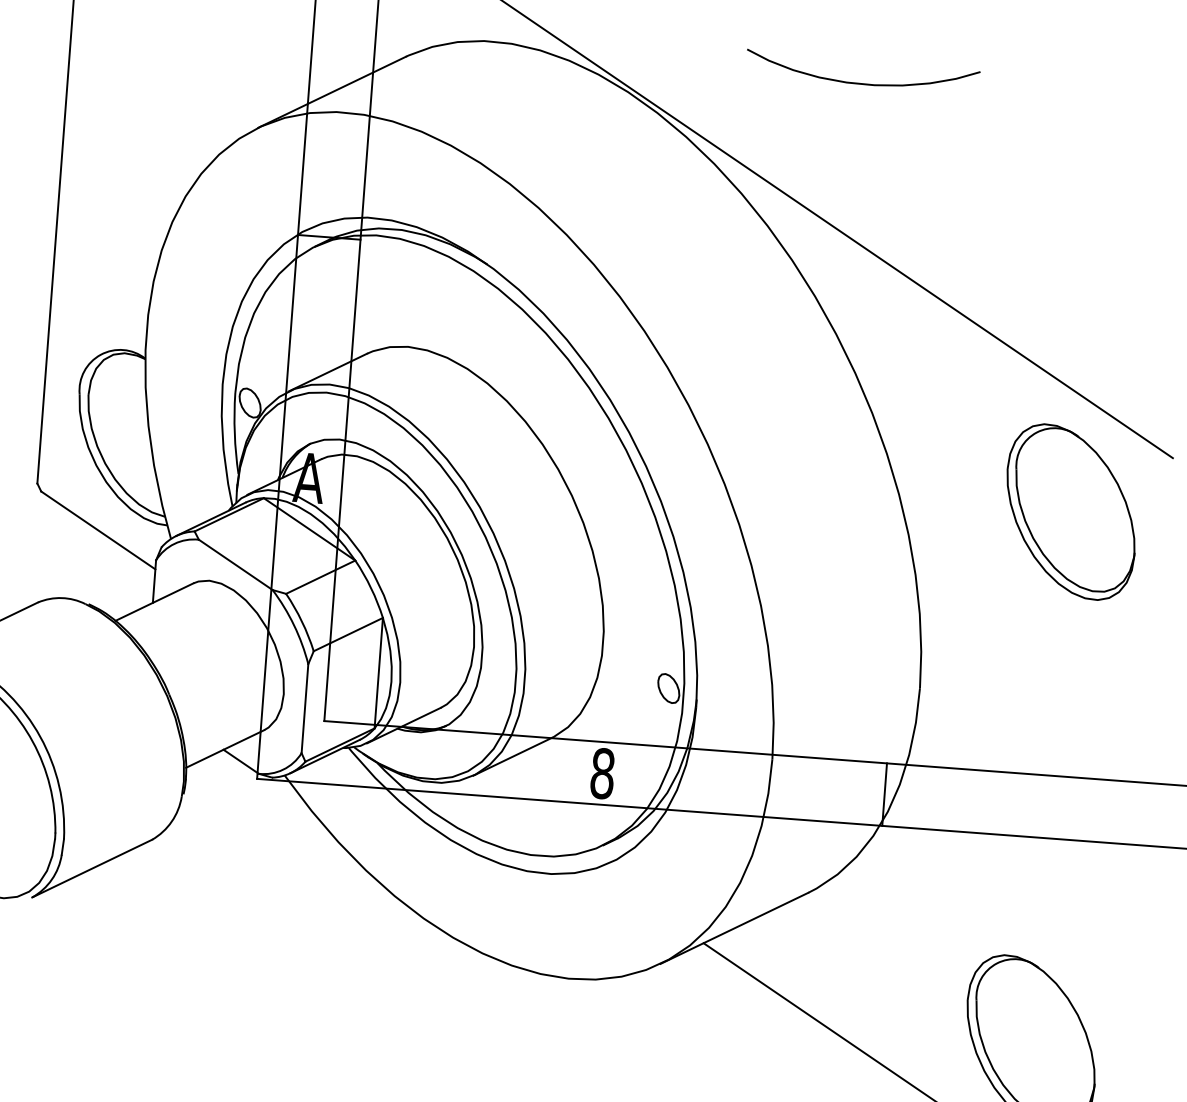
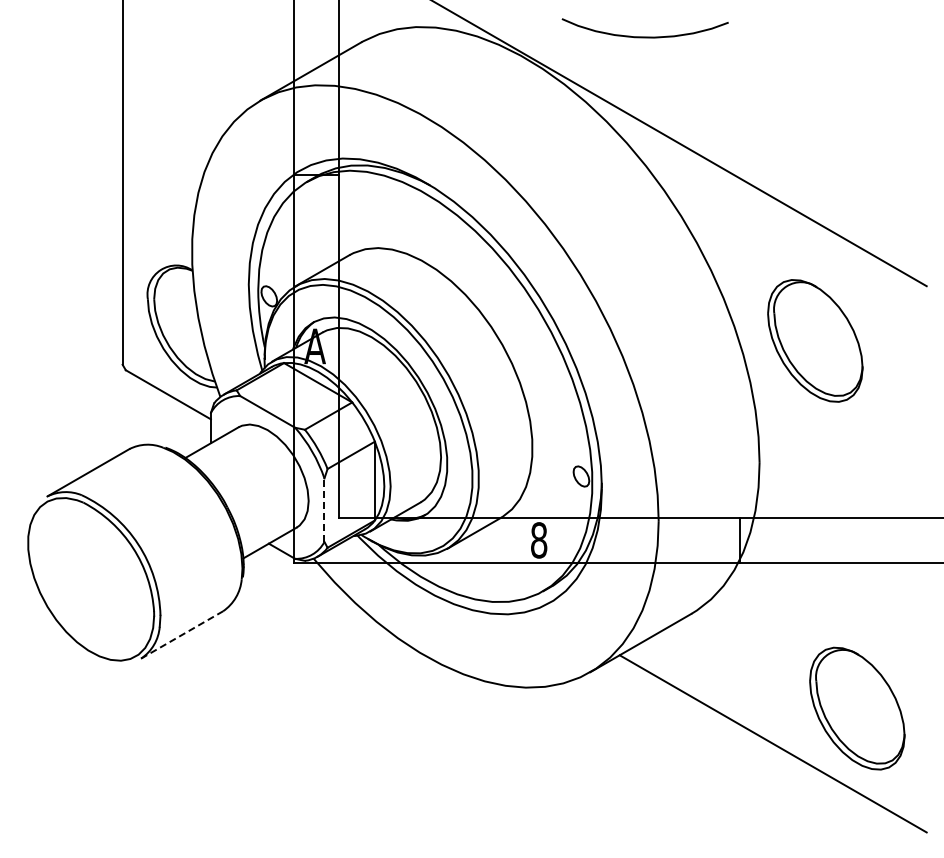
curve: (861, 82) -> (644, 36), moved
part: (1071, 511) -> (815, 340), moved
line: (304, 709) -> (324, 510), solid -> dashed
line: (92, 867) -> (182, 634), solid -> dashed

